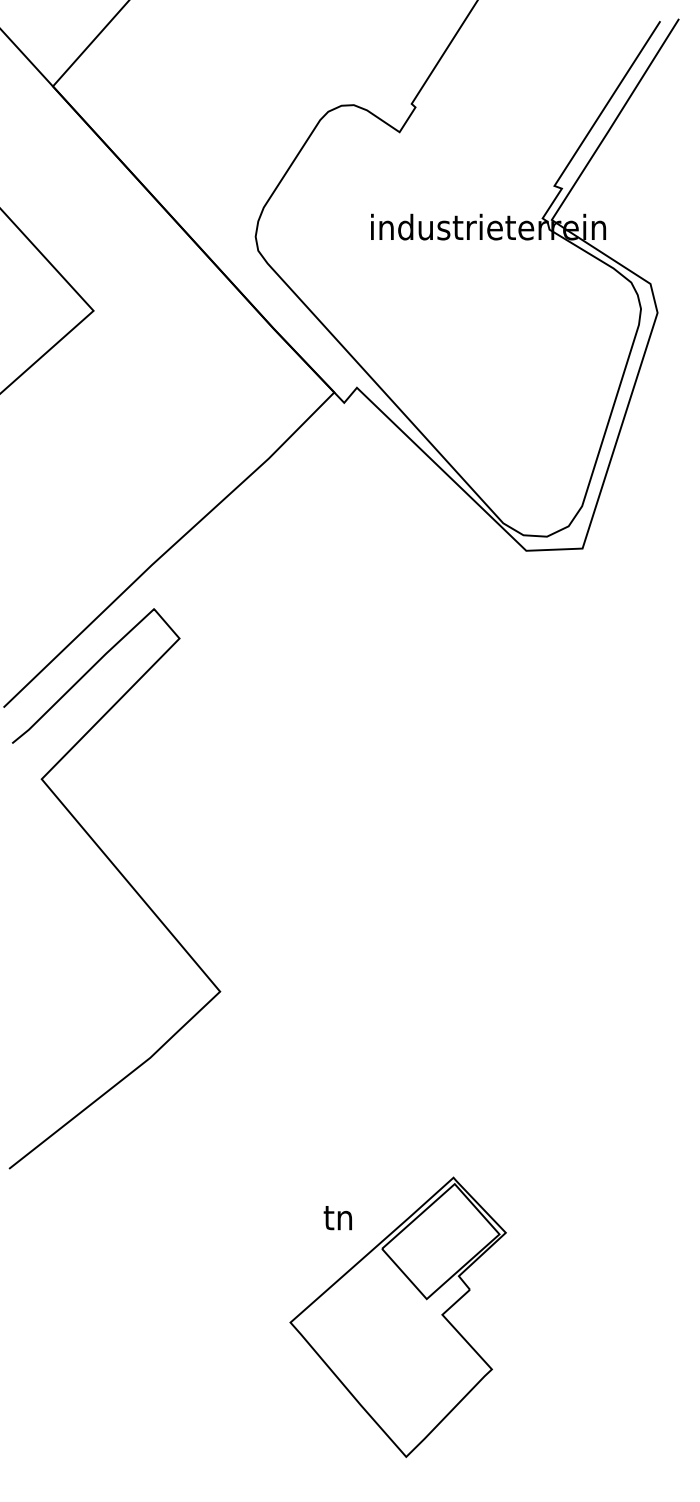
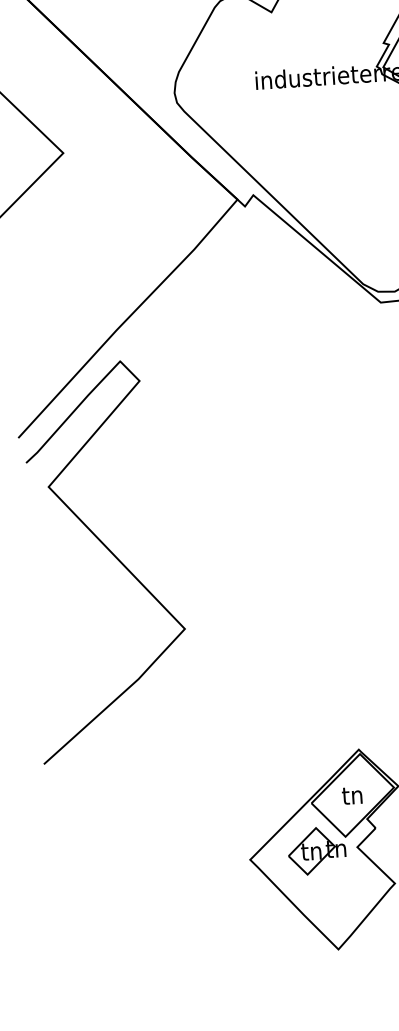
text: (337, 1218) -> (351, 796), moved
part: (385, 1316) -> (317, 851), added

